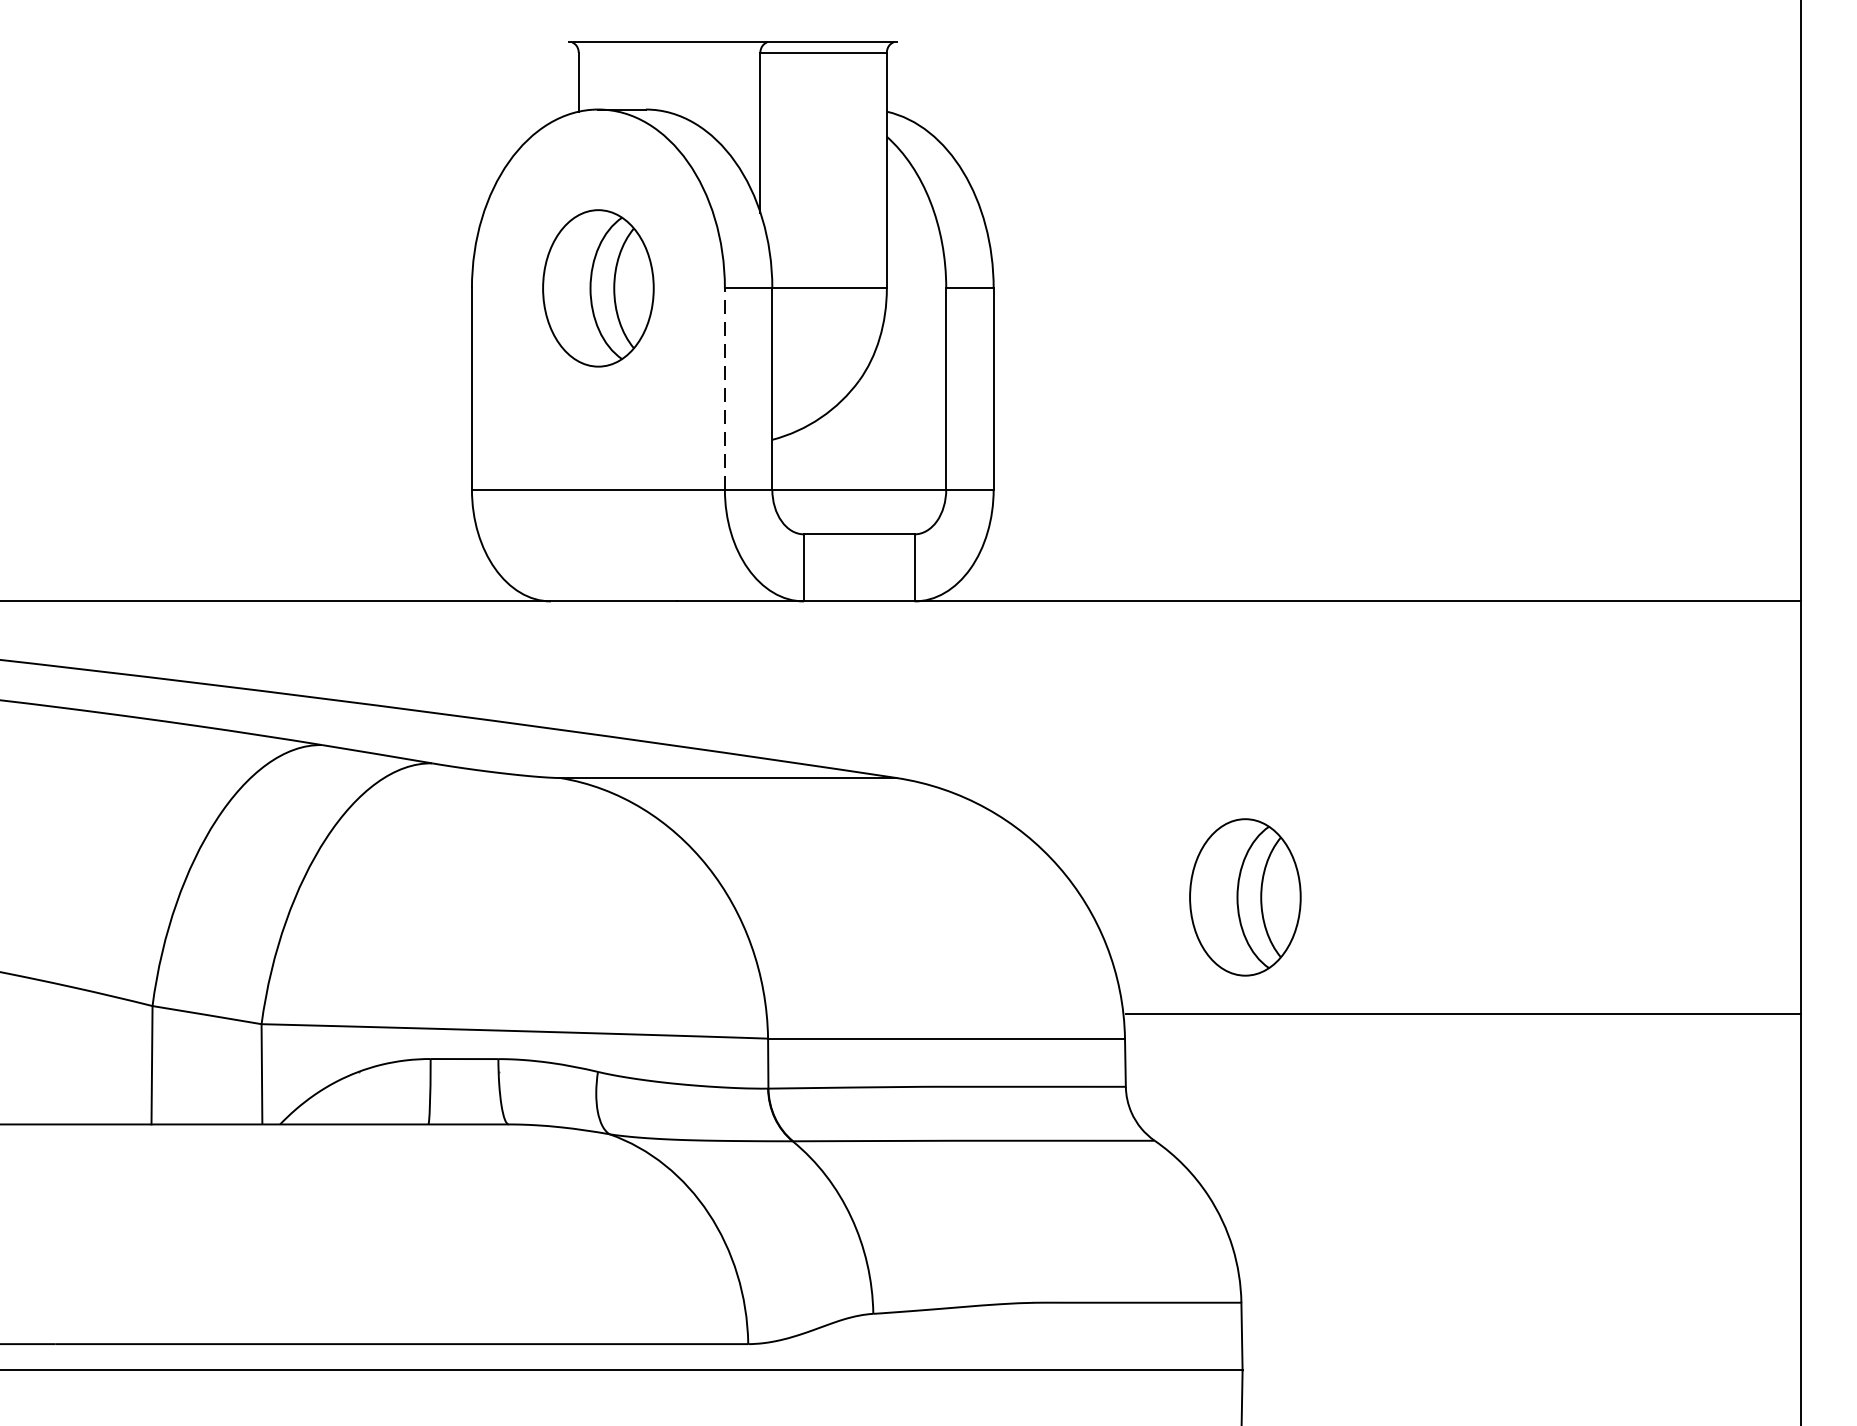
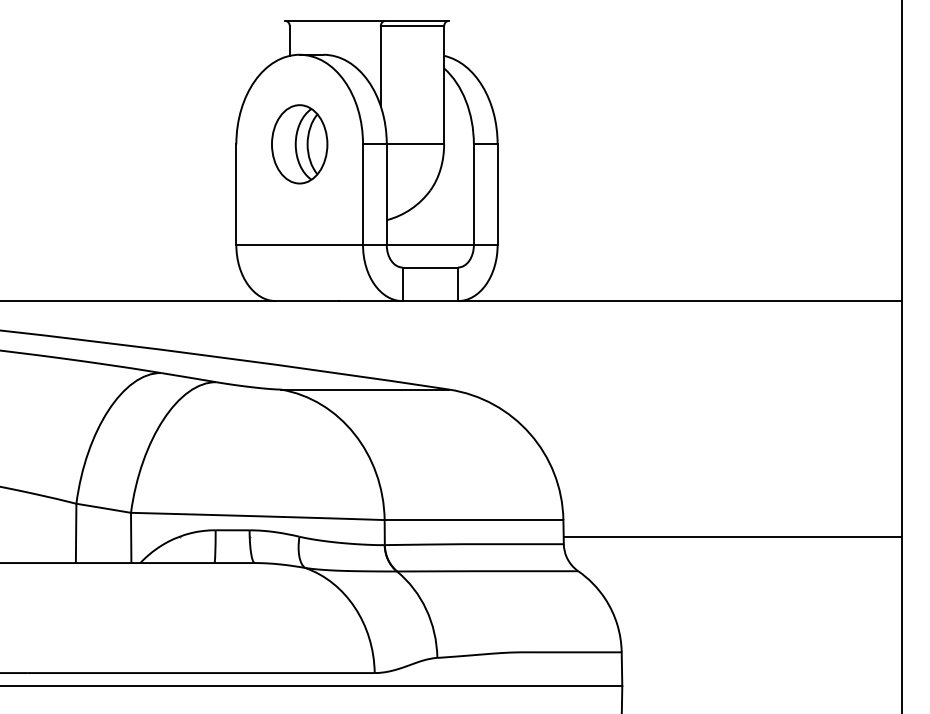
line: (725, 388) -> (363, 194), dashed -> solid
part: (1244, 897) -> (623, 449), removed
line: (1462, 1013) -> (732, 536), moved

